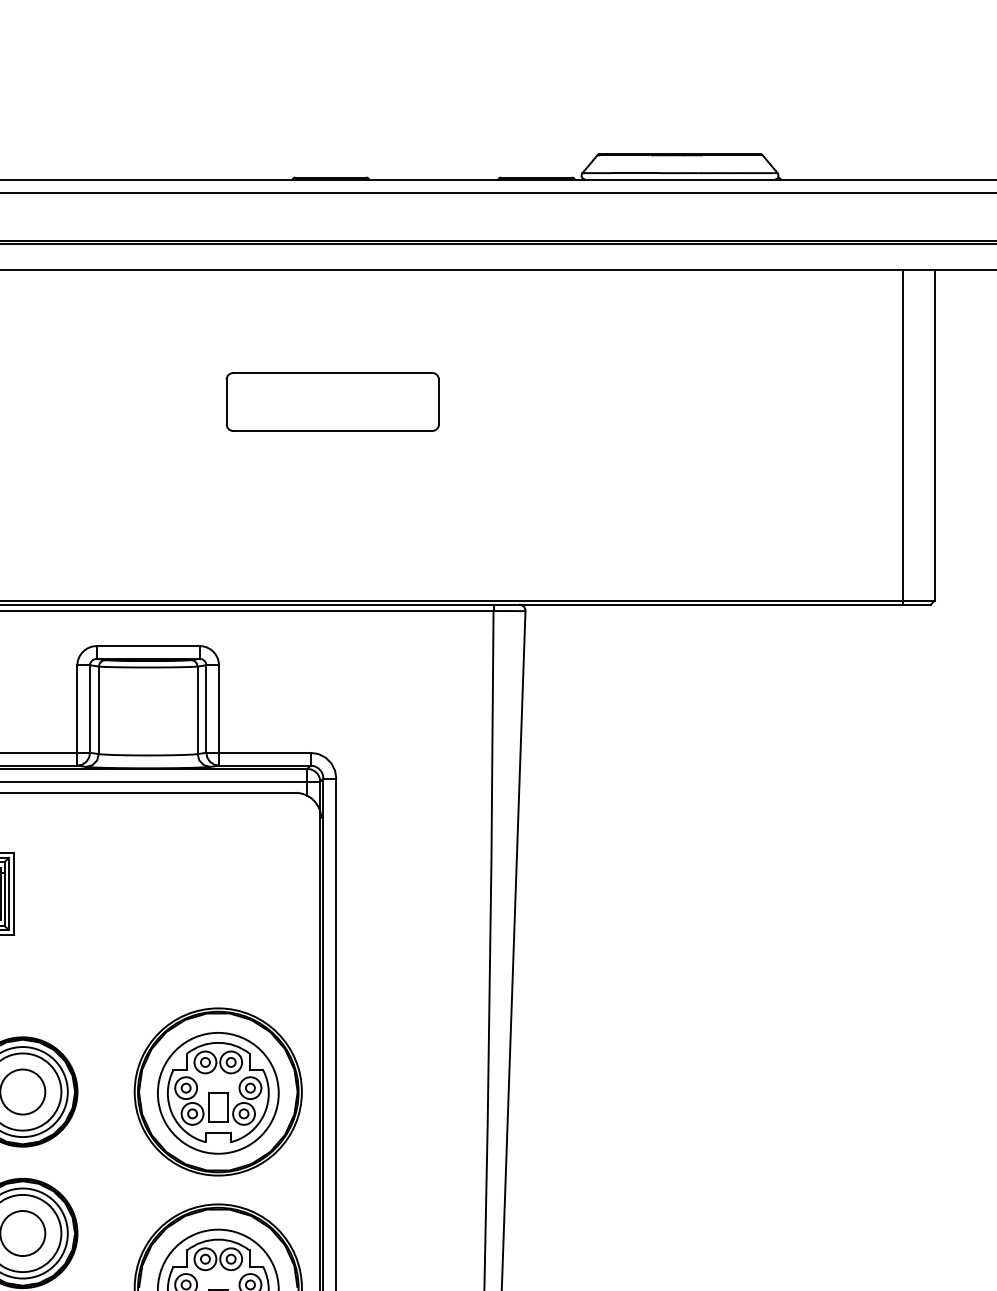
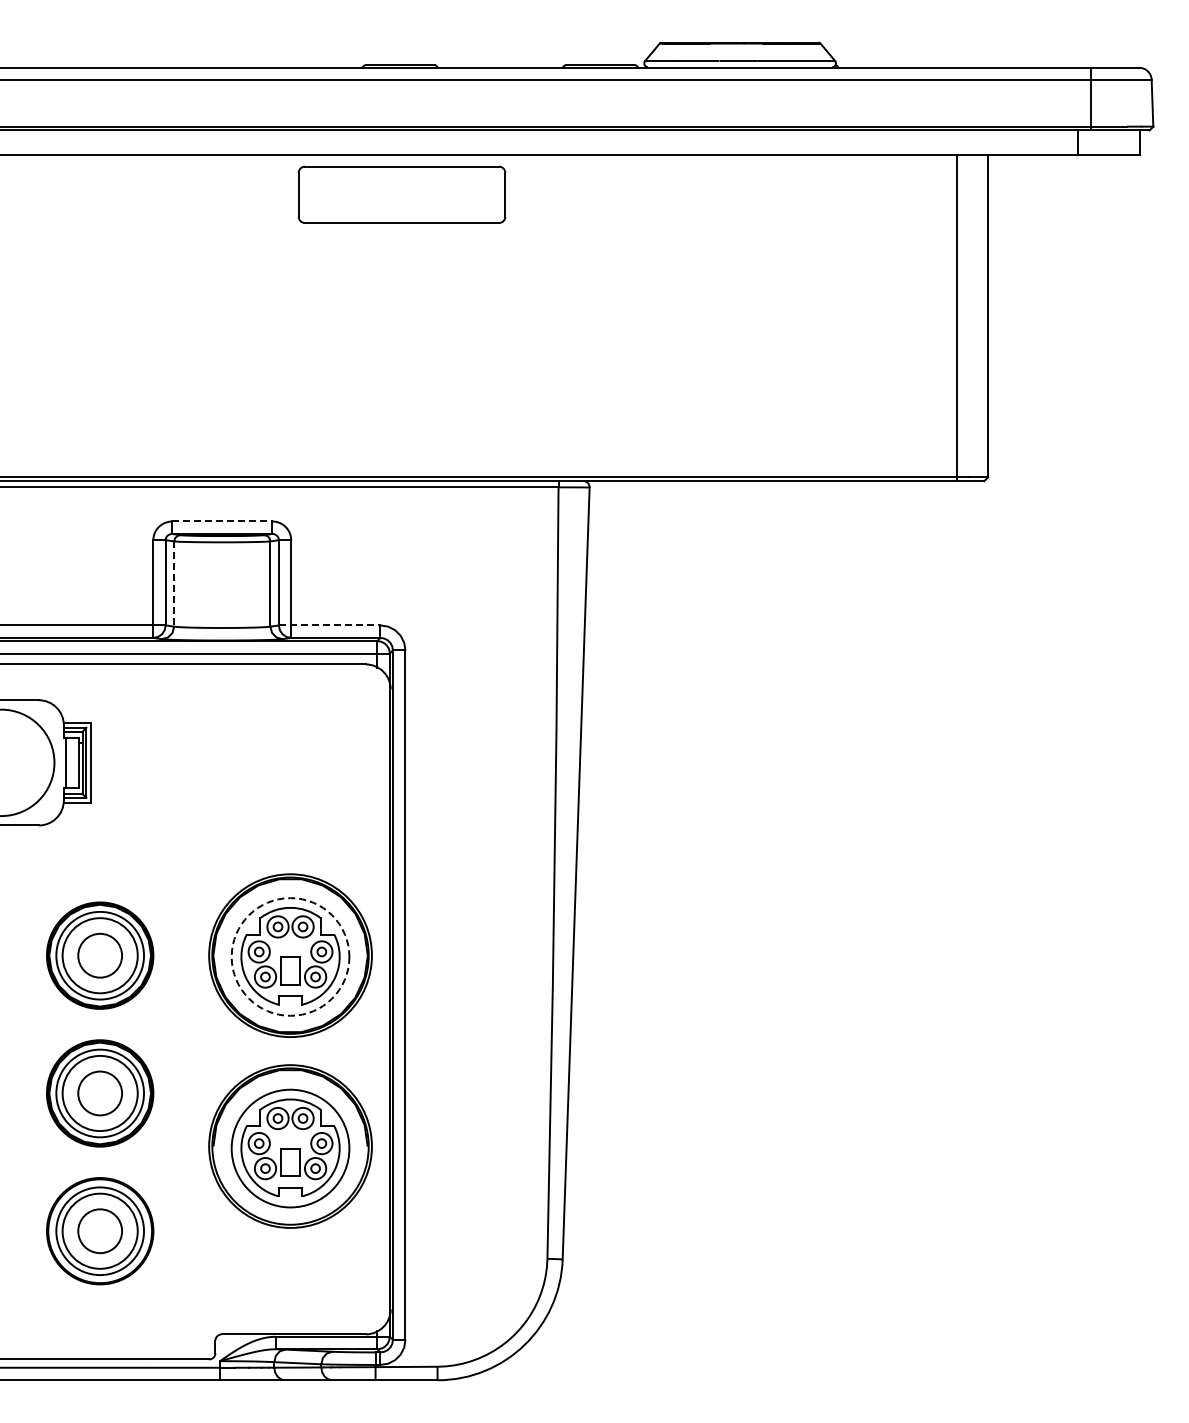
part: (332, 401) -> (401, 194), moved
line: (148, 646) -> (222, 521), solid -> dashed
line: (99, 710) -> (174, 584), solid -> dashed
line: (258, 752) -> (329, 625), solid -> dashed
circle: (218, 1092) -> (290, 956), solid -> dashed

